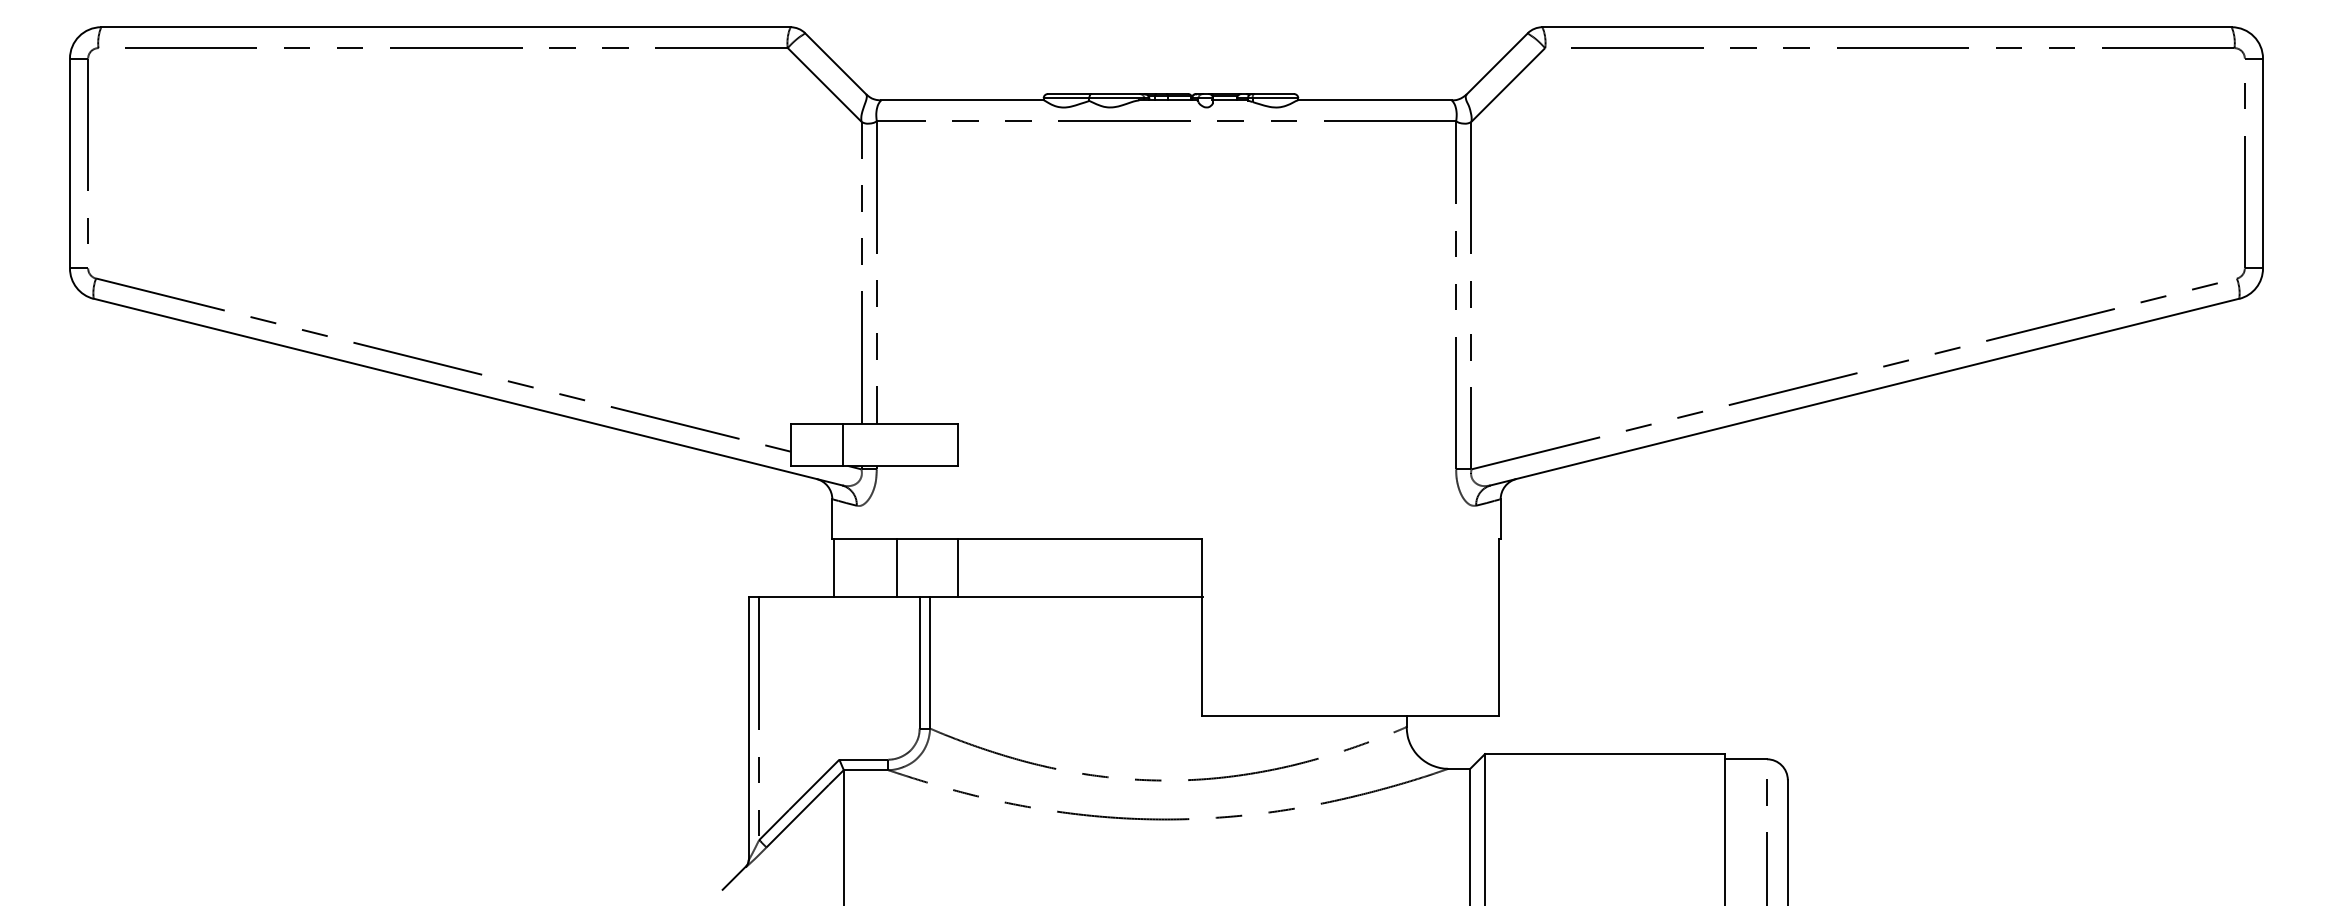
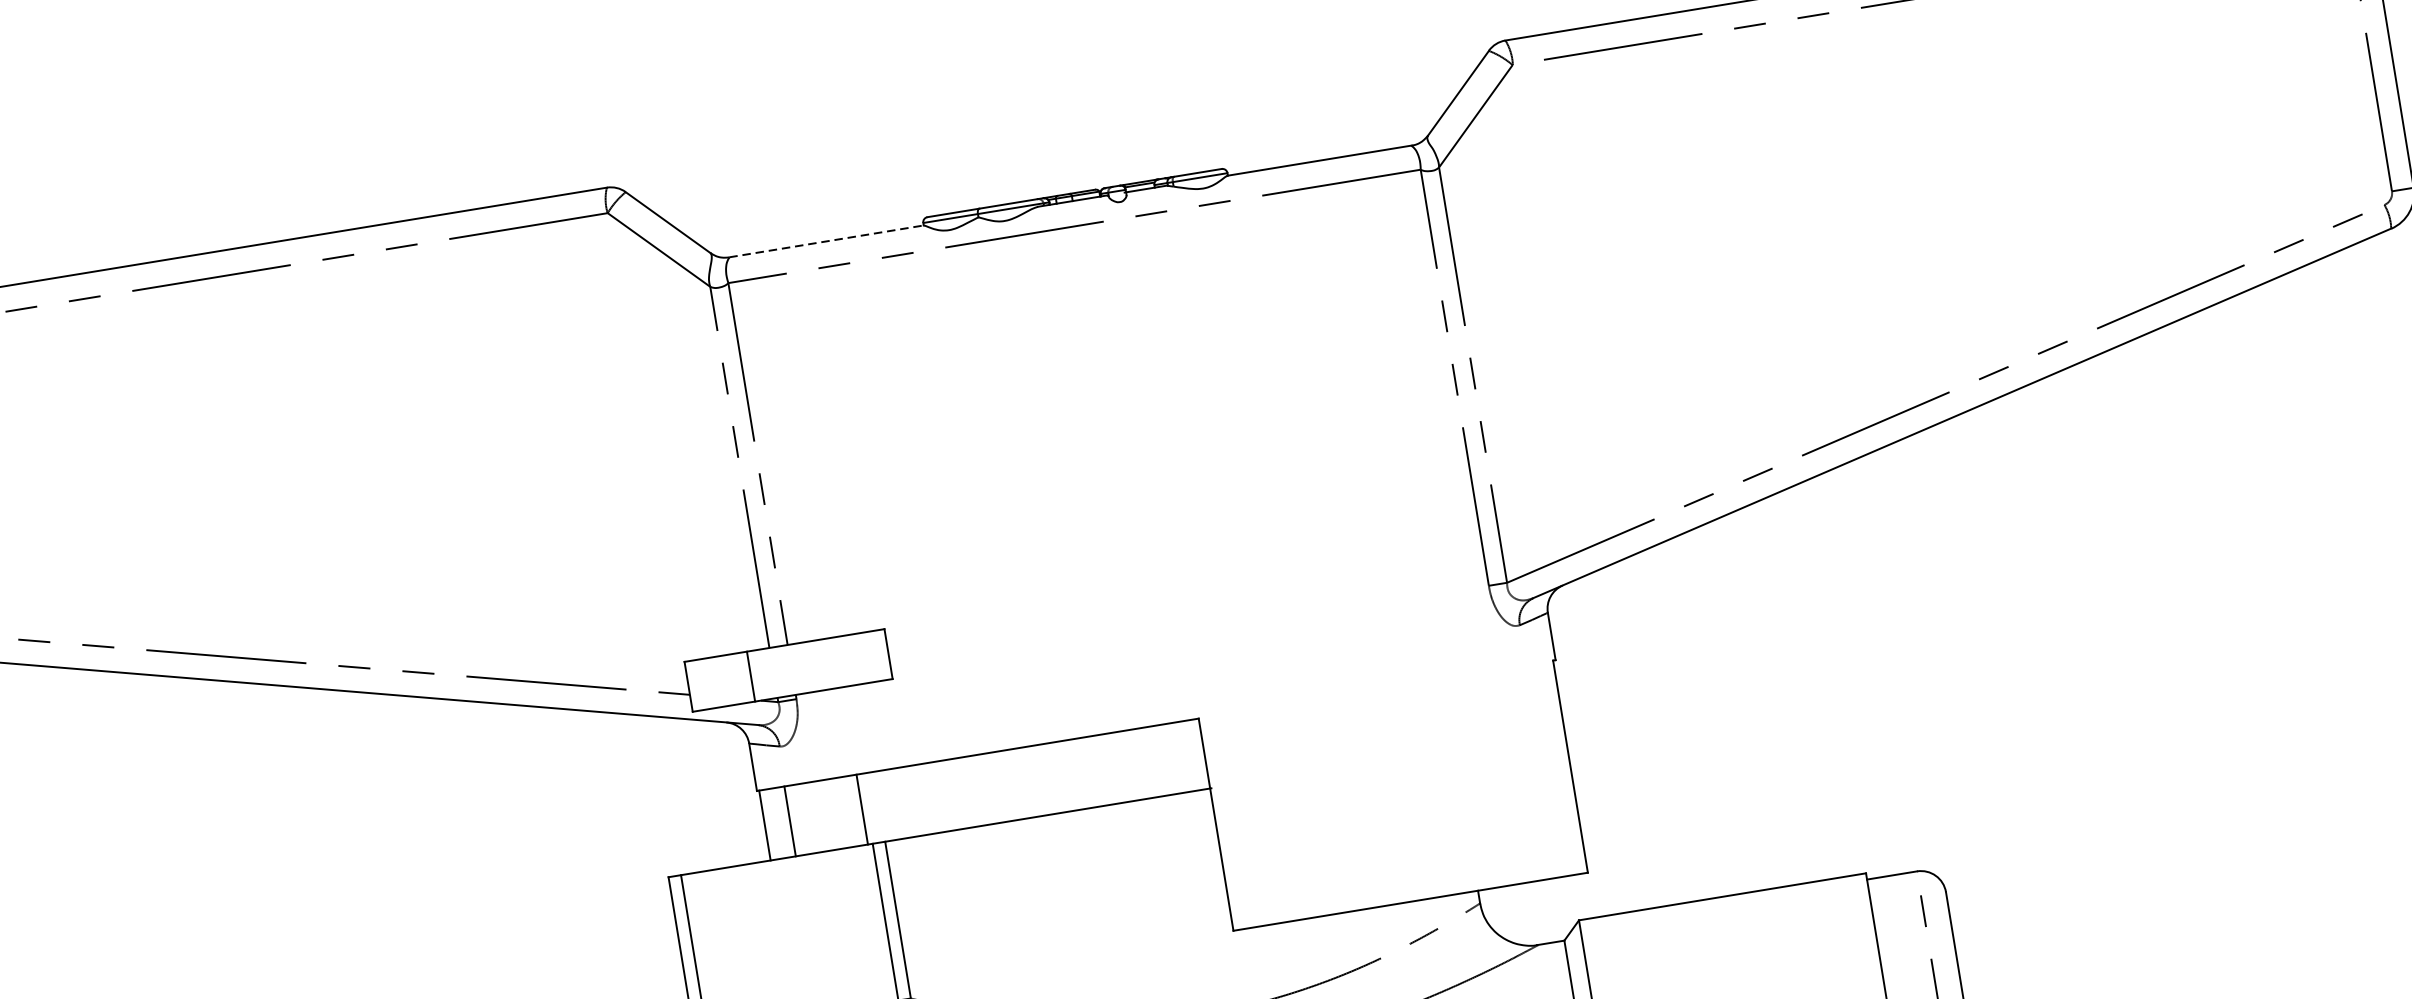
line: (962, 100) -> (826, 241), solid -> dashed
line: (897, 567) -> (790, 820), moved
line: (957, 567) -> (861, 808), moved

